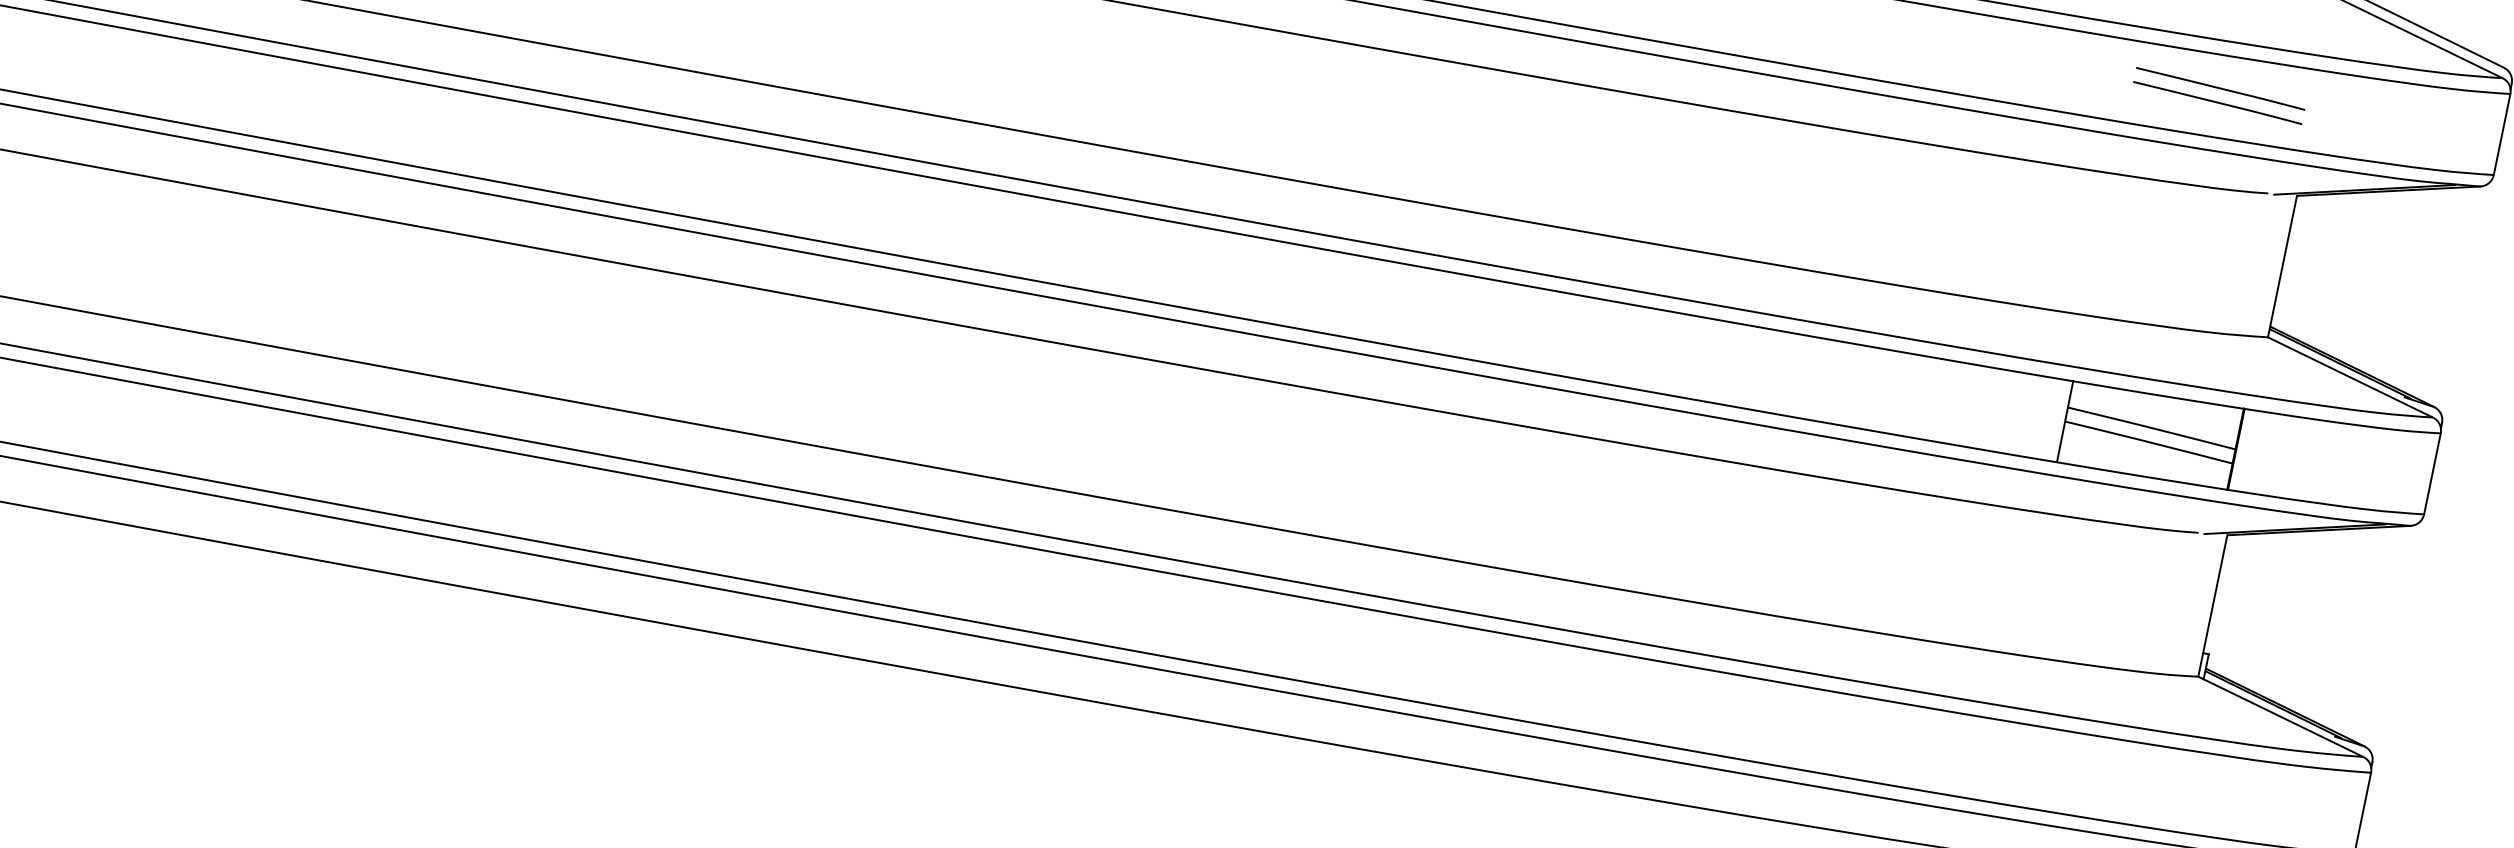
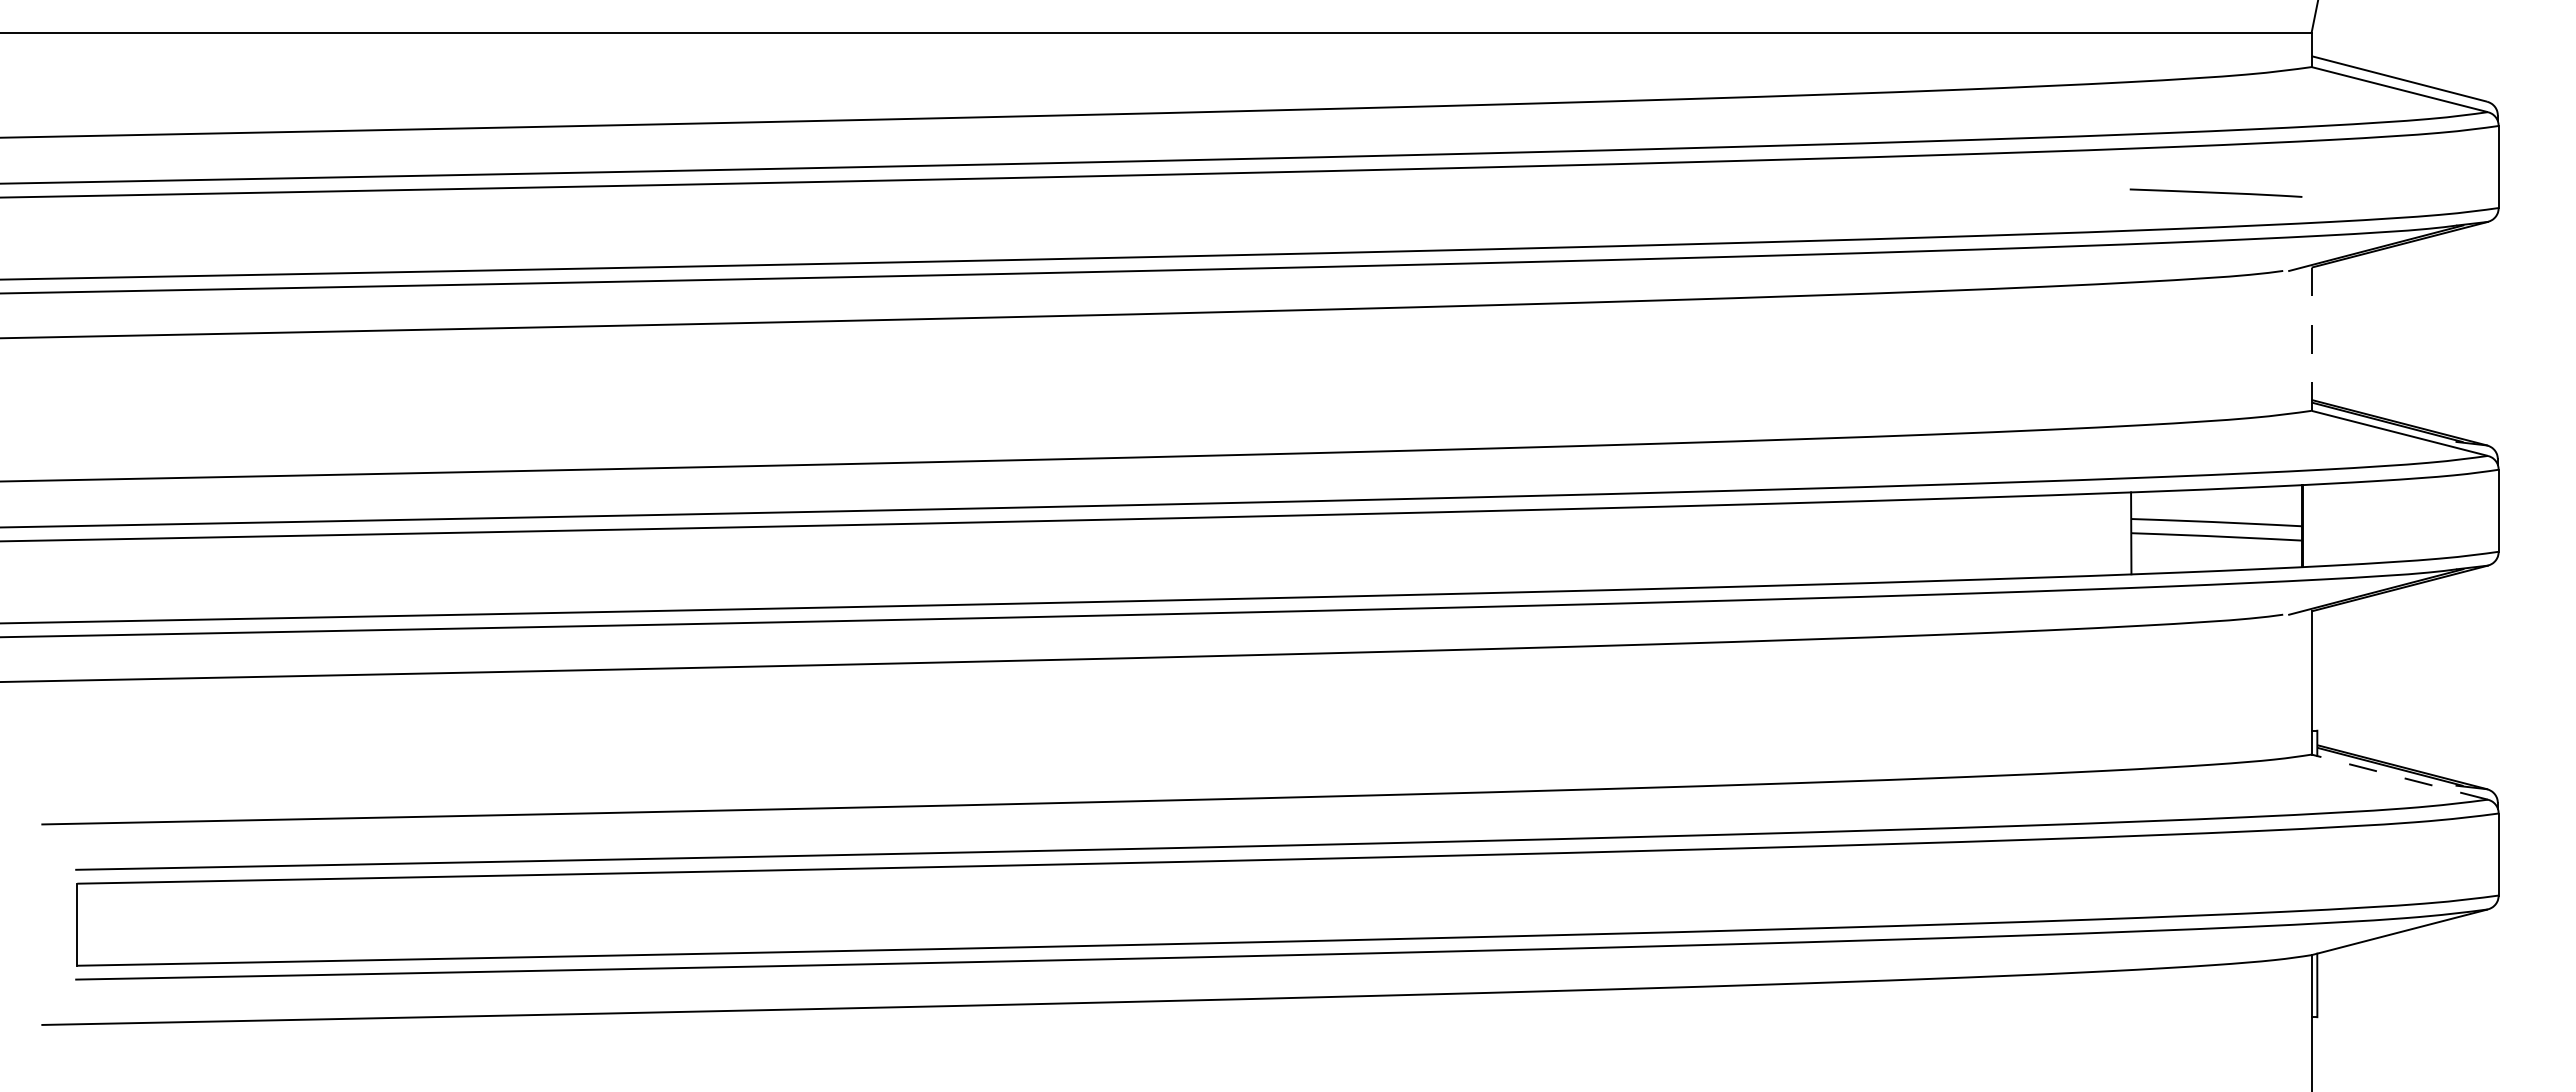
line: (2220, 88) -> (2215, 178), removed
line: (2282, 266) -> (2311, 339), solid -> dashed
line: (2280, 717) -> (2399, 777), solid -> dashed

